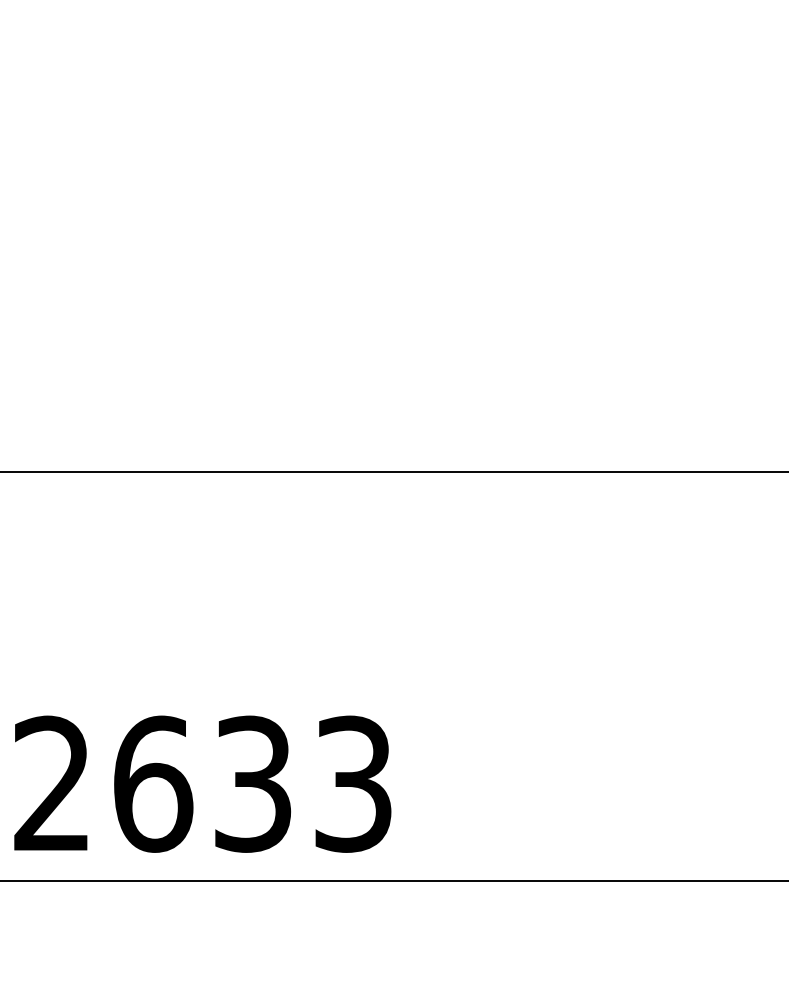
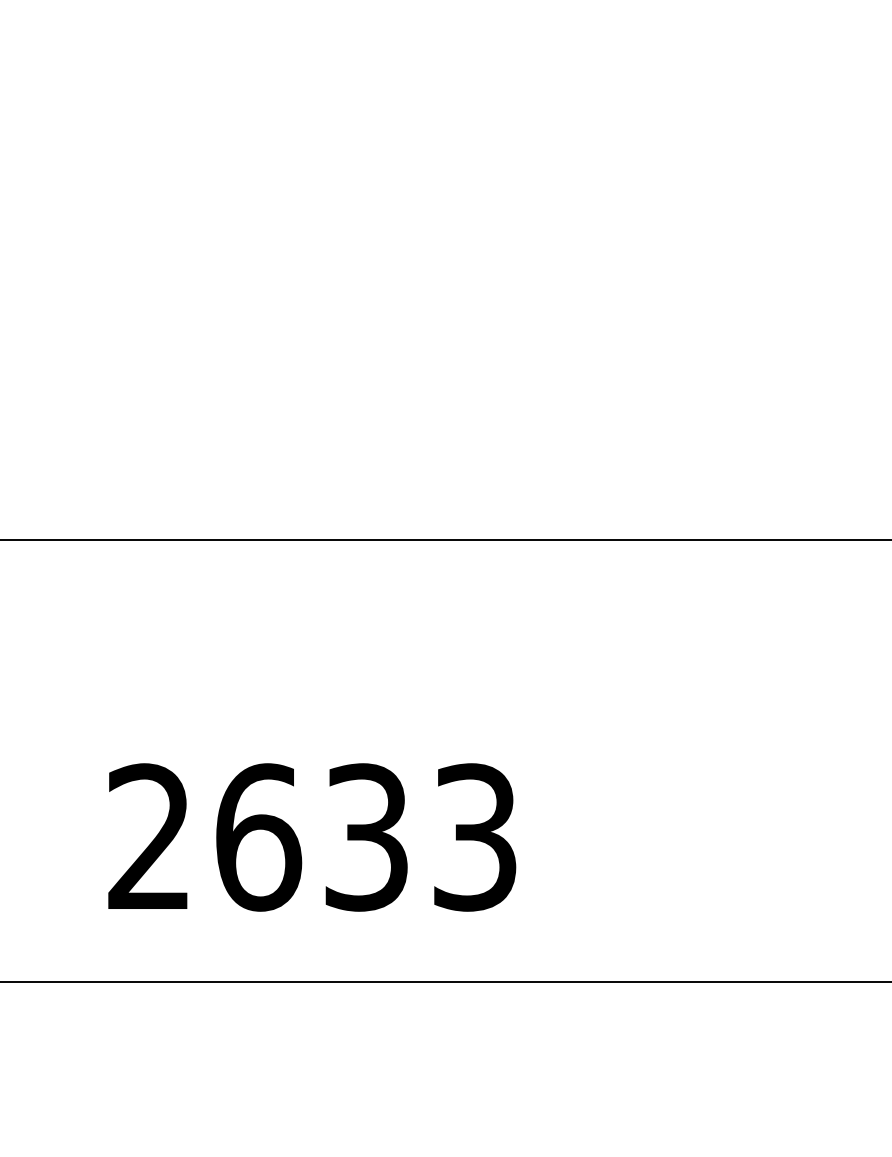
text: (203, 784) -> (312, 837), moved

